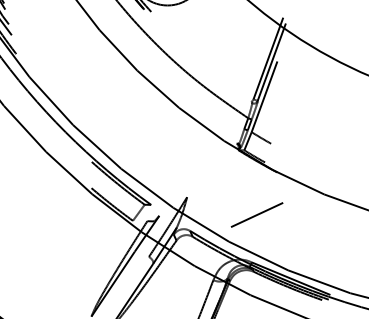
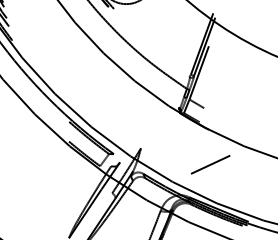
line: (256, 214) -> (210, 164), moved

